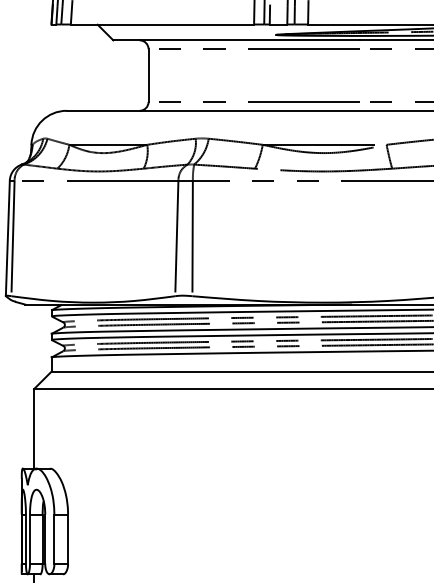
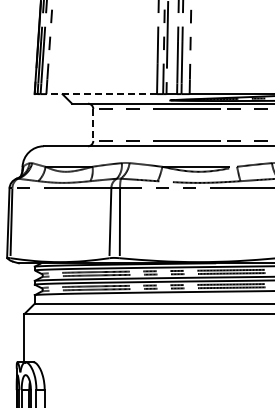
line: (162, 25) -> (101, 94), solid -> dashed
line: (148, 74) -> (93, 124), solid -> dashed

